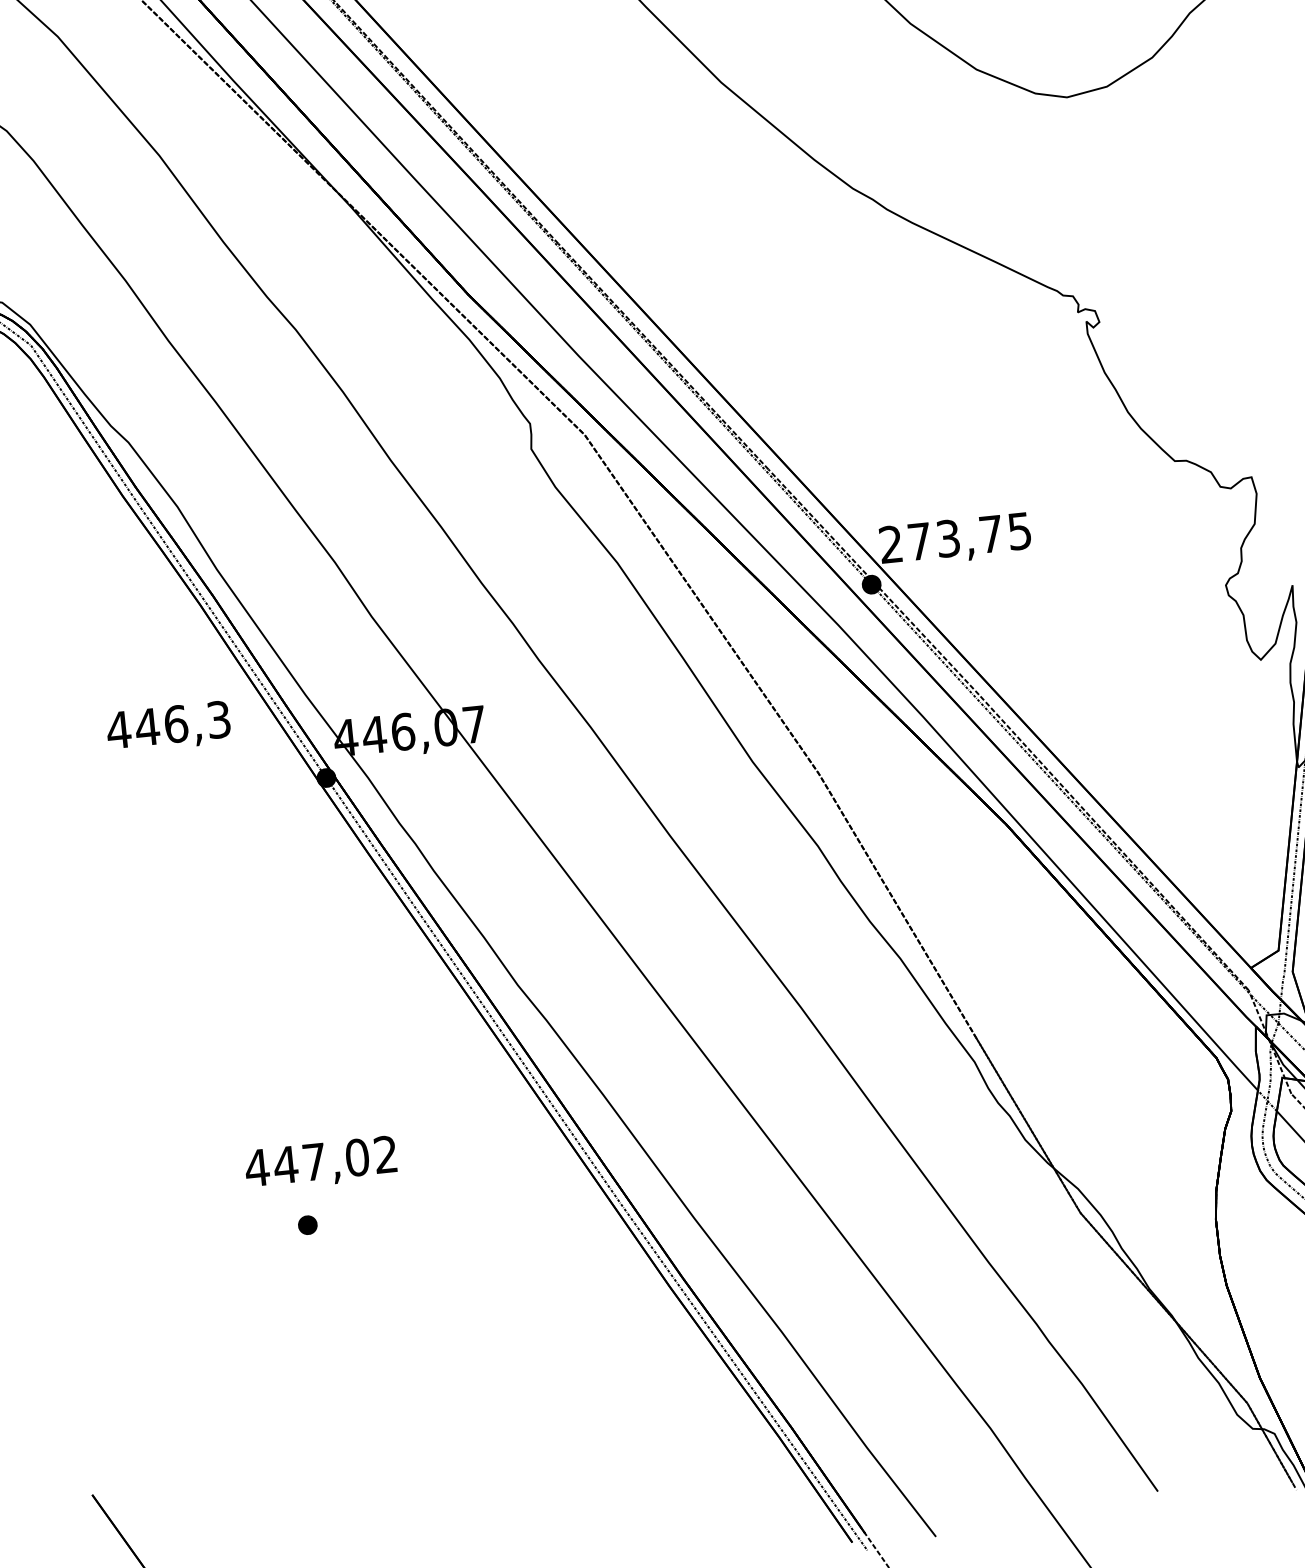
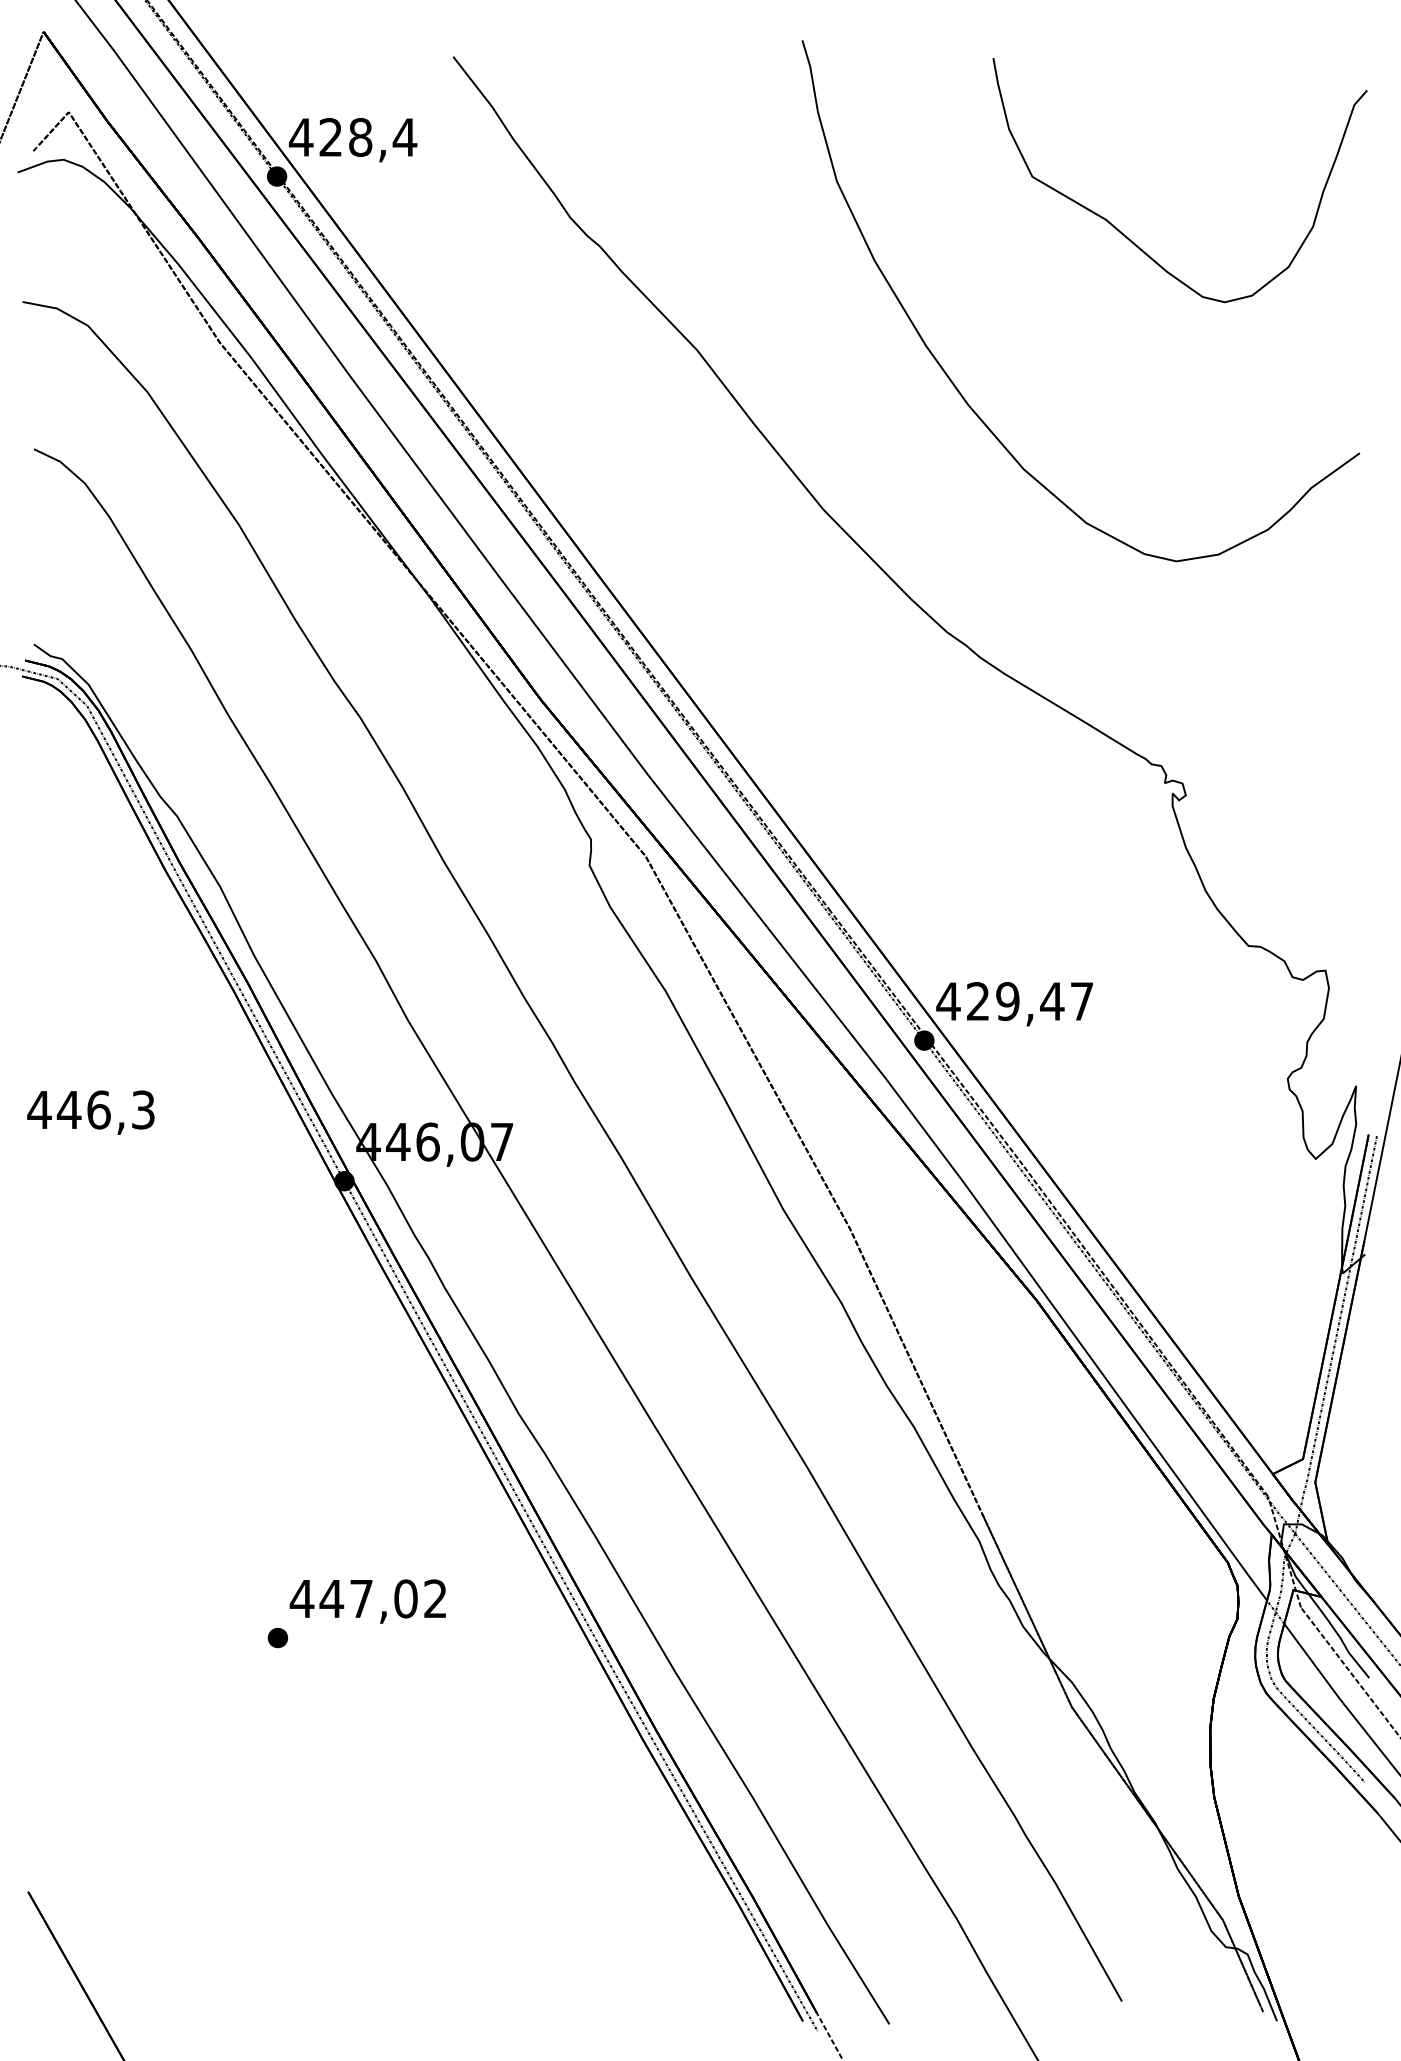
text: (954, 537) -> (1014, 1001), 273,75 -> 429,47
text: (168, 727) -> (90, 1112), moved
text: (320, 1163) -> (367, 1601), moved

